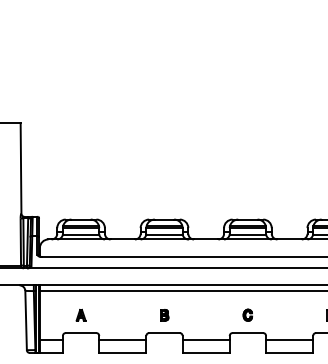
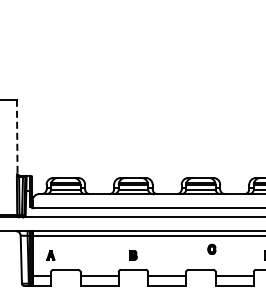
line: (21, 168) -> (17, 136), solid -> dashed
part: (247, 314) -> (211, 248), moved
part: (80, 315) -> (50, 255), moved

